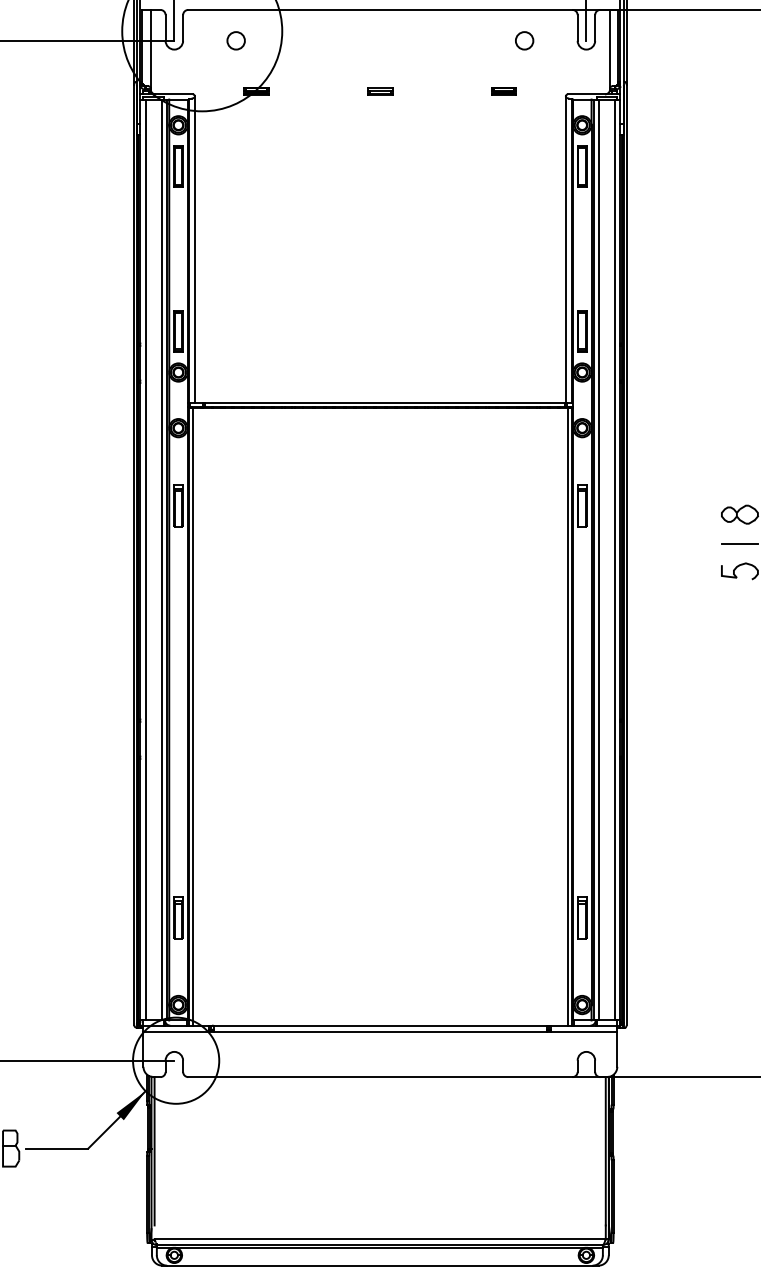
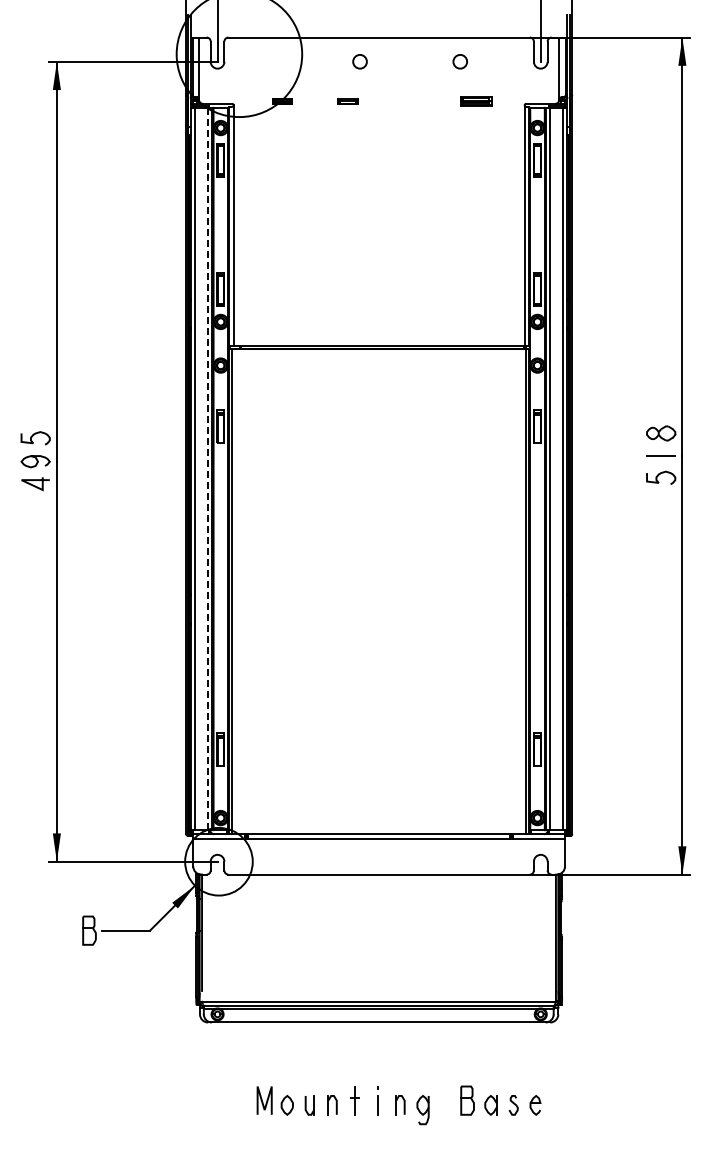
circle: (235, 40) -> (359, 61), moved
circle: (523, 40) -> (459, 61), moved
part: (379, 91) -> (347, 101), moved
part: (503, 91) -> (475, 101), size x1.6
line: (161, 559) -> (207, 468), solid -> dashed

